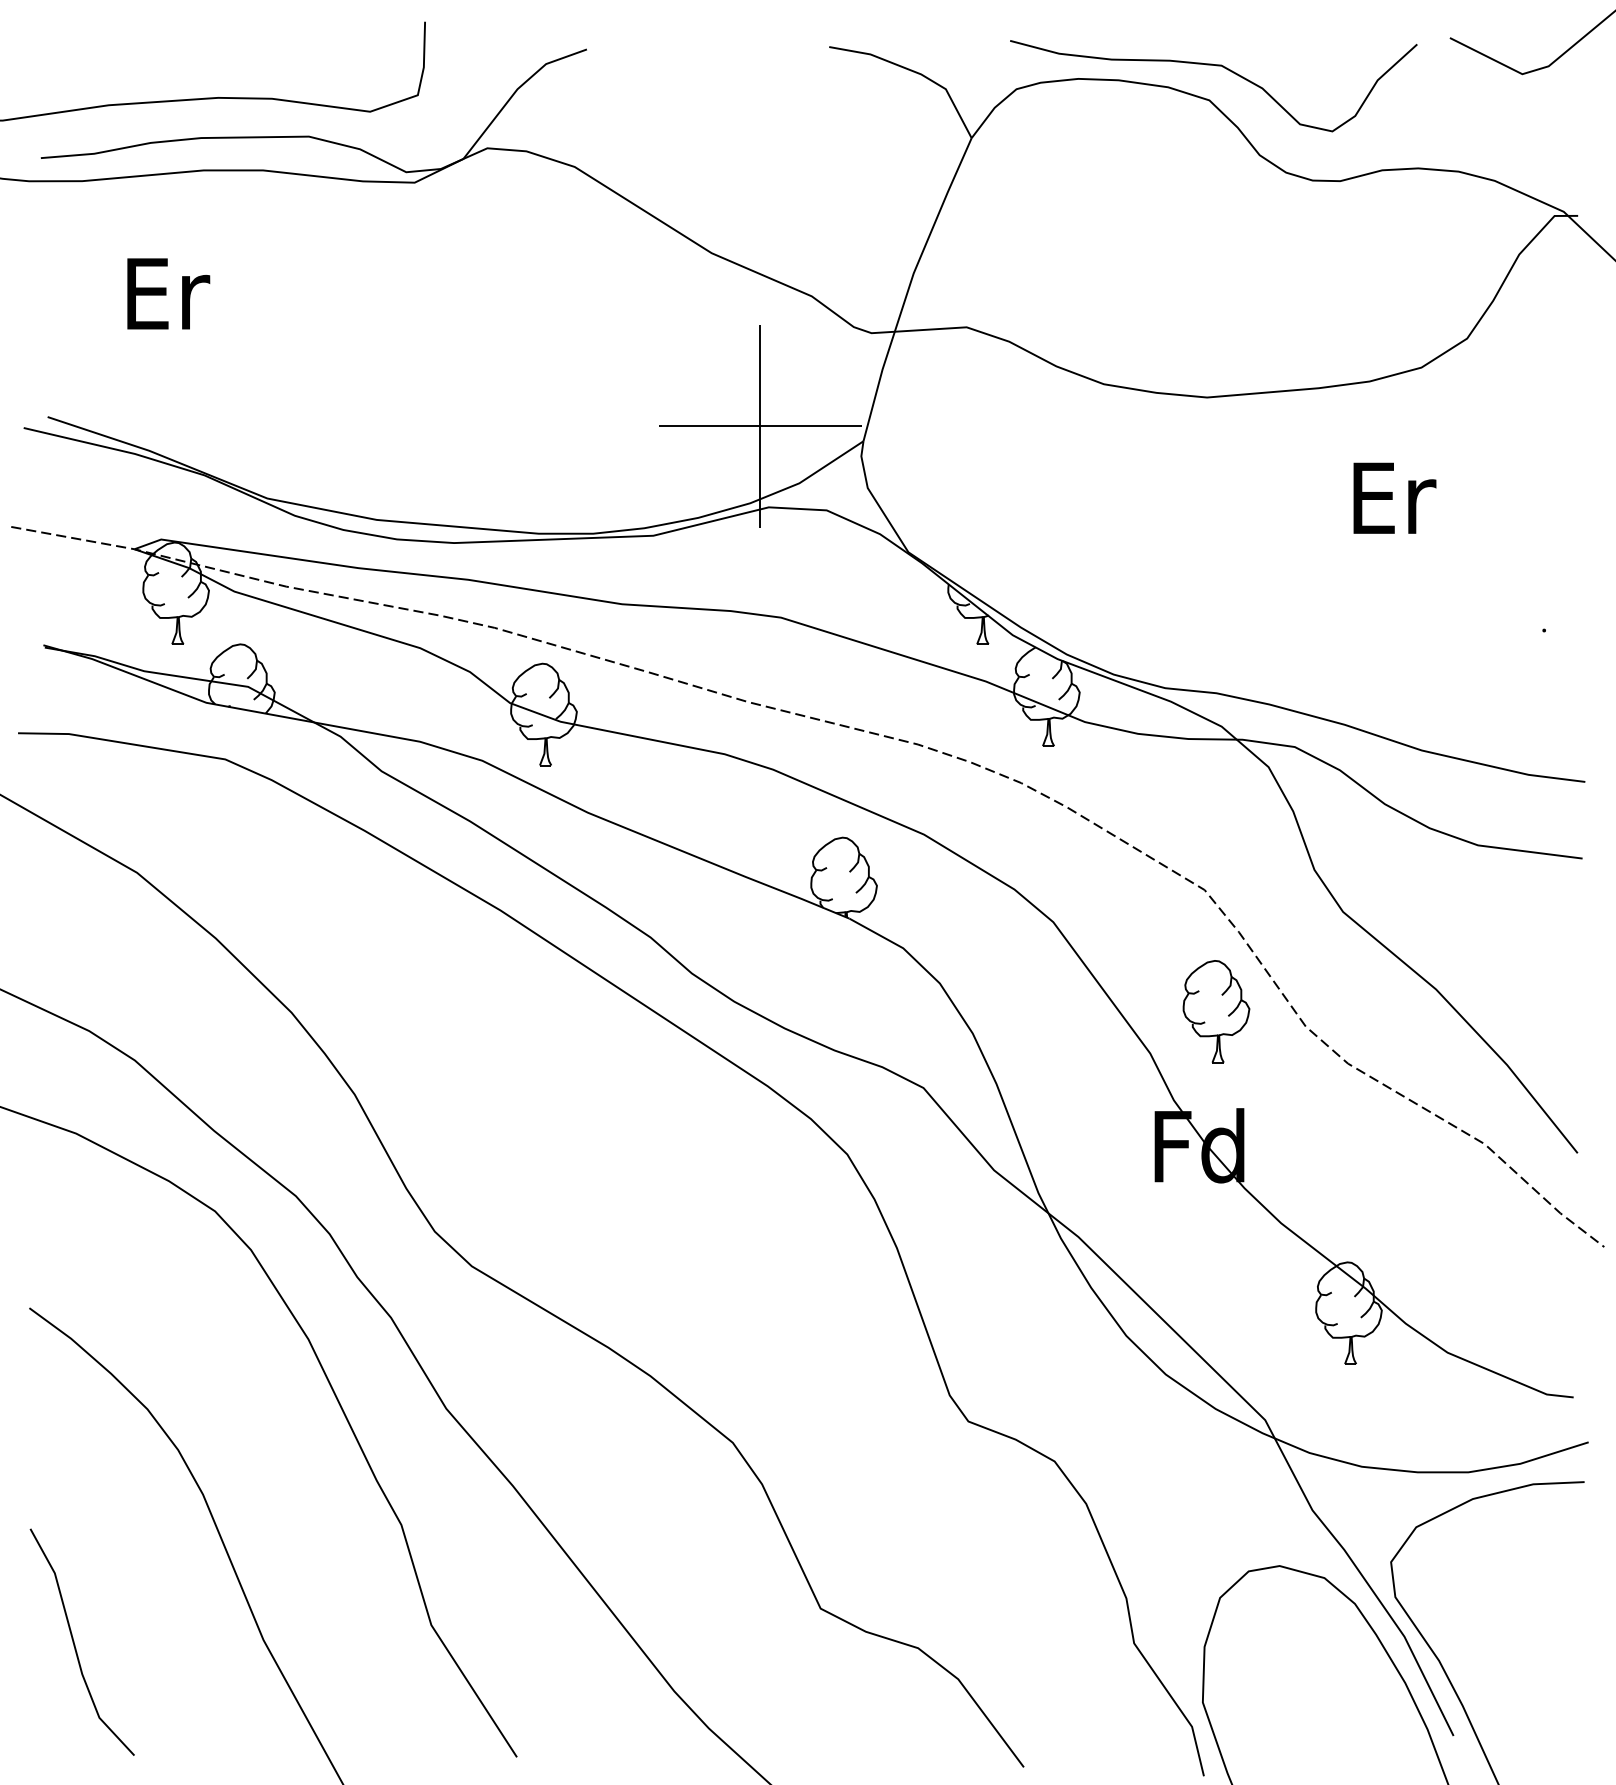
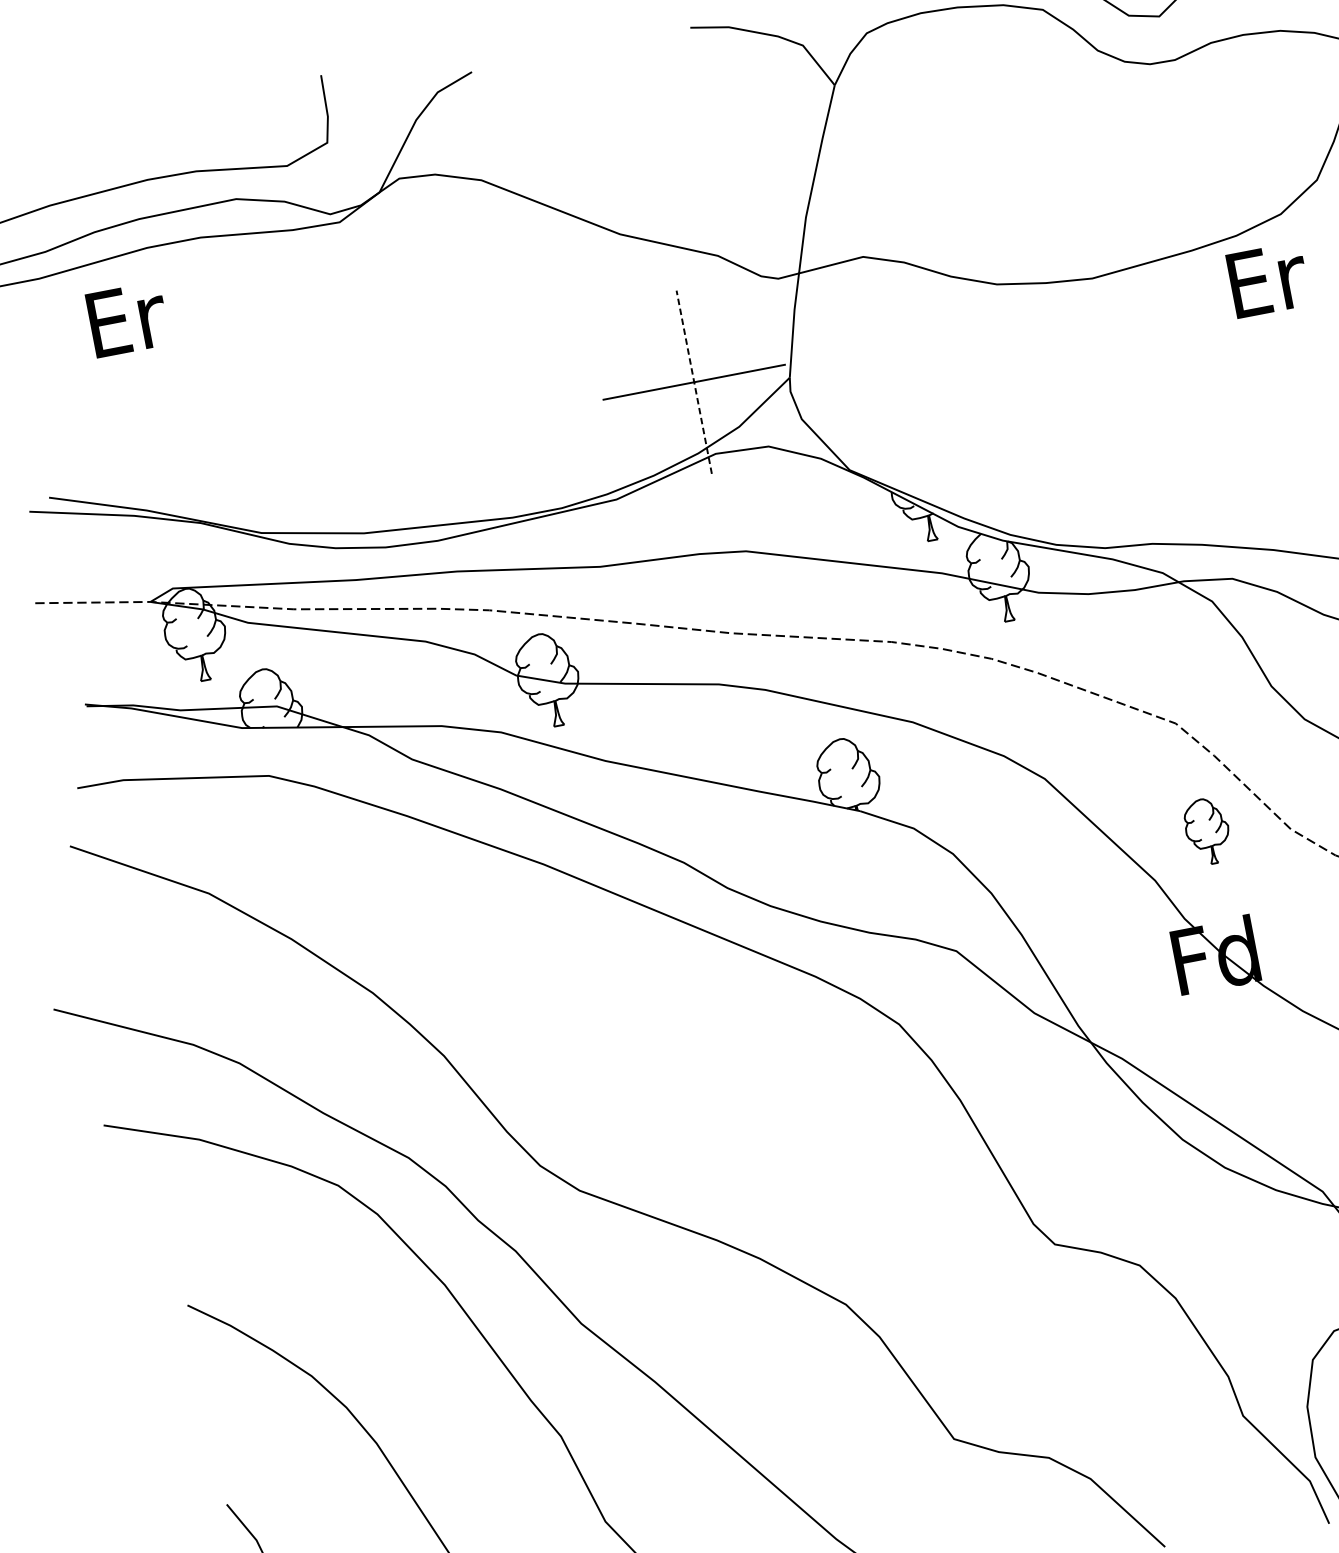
text: (168, 293) -> (127, 319), moved
line: (760, 425) -> (694, 381), solid -> dashed
text: (1394, 497) -> (1268, 279), moved
part: (1216, 1011) -> (1207, 831), size x0.7

